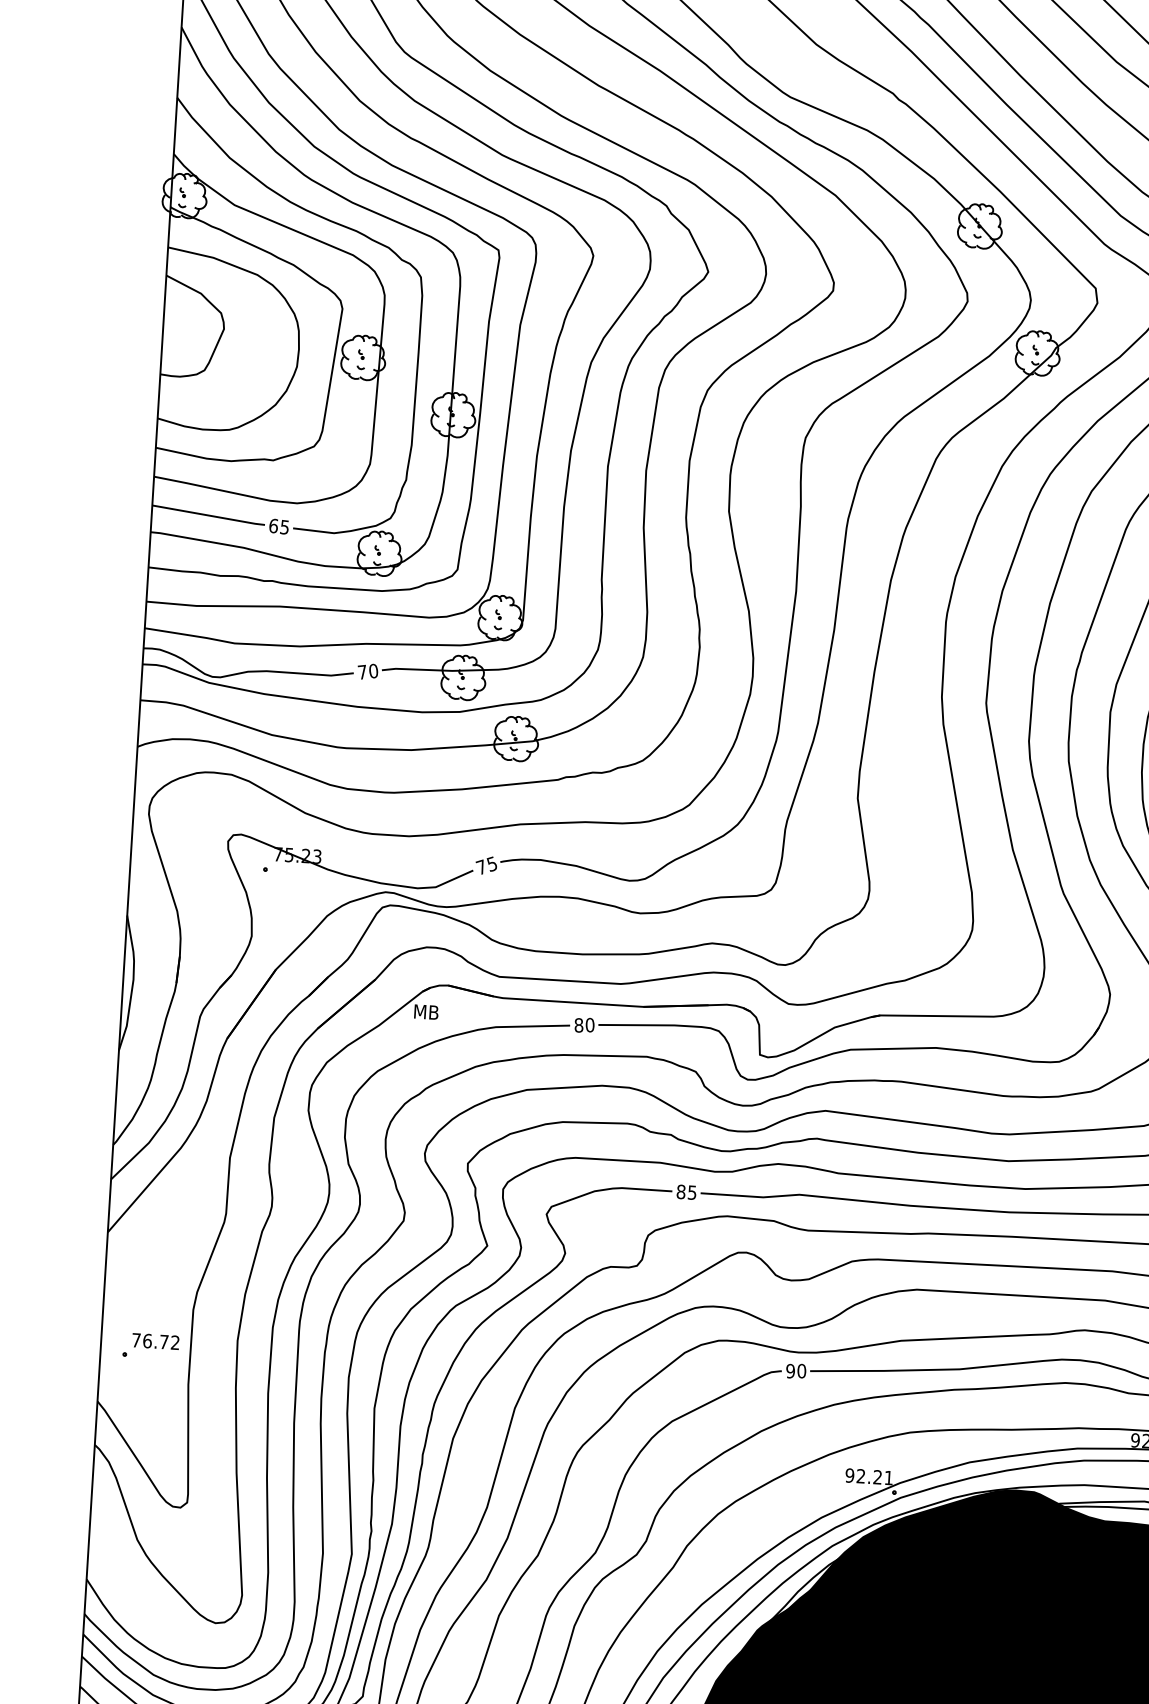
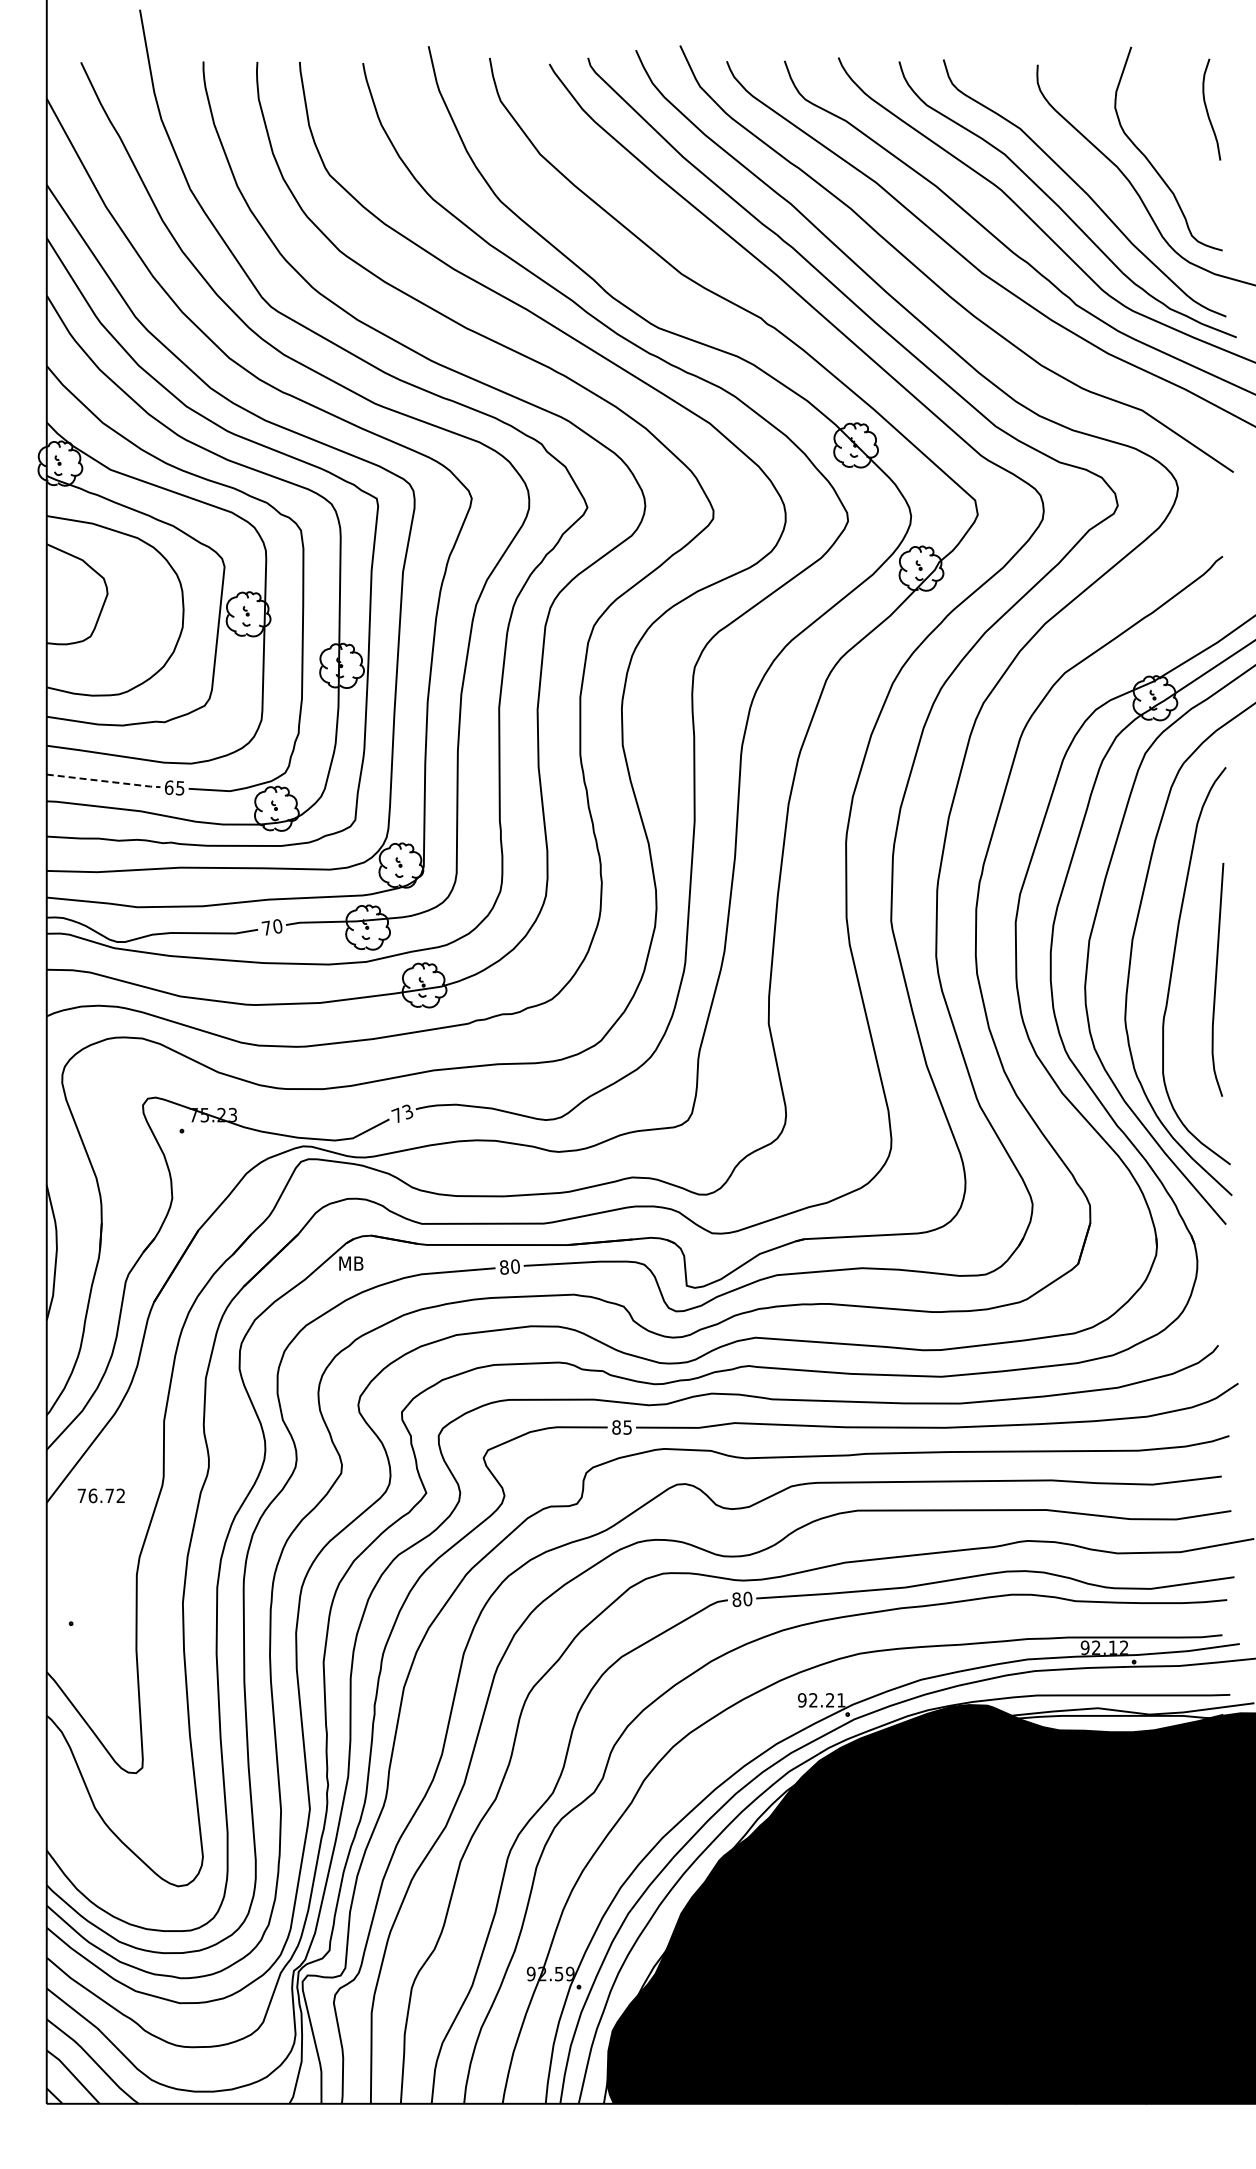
line: (209, 515) -> (104, 781), solid -> dashed
text: (491, 862) -> (407, 1110), 75 -> 73
text: (155, 1341) -> (100, 1495), moved
text: (790, 1370) -> (736, 1599), 90 -> 80

